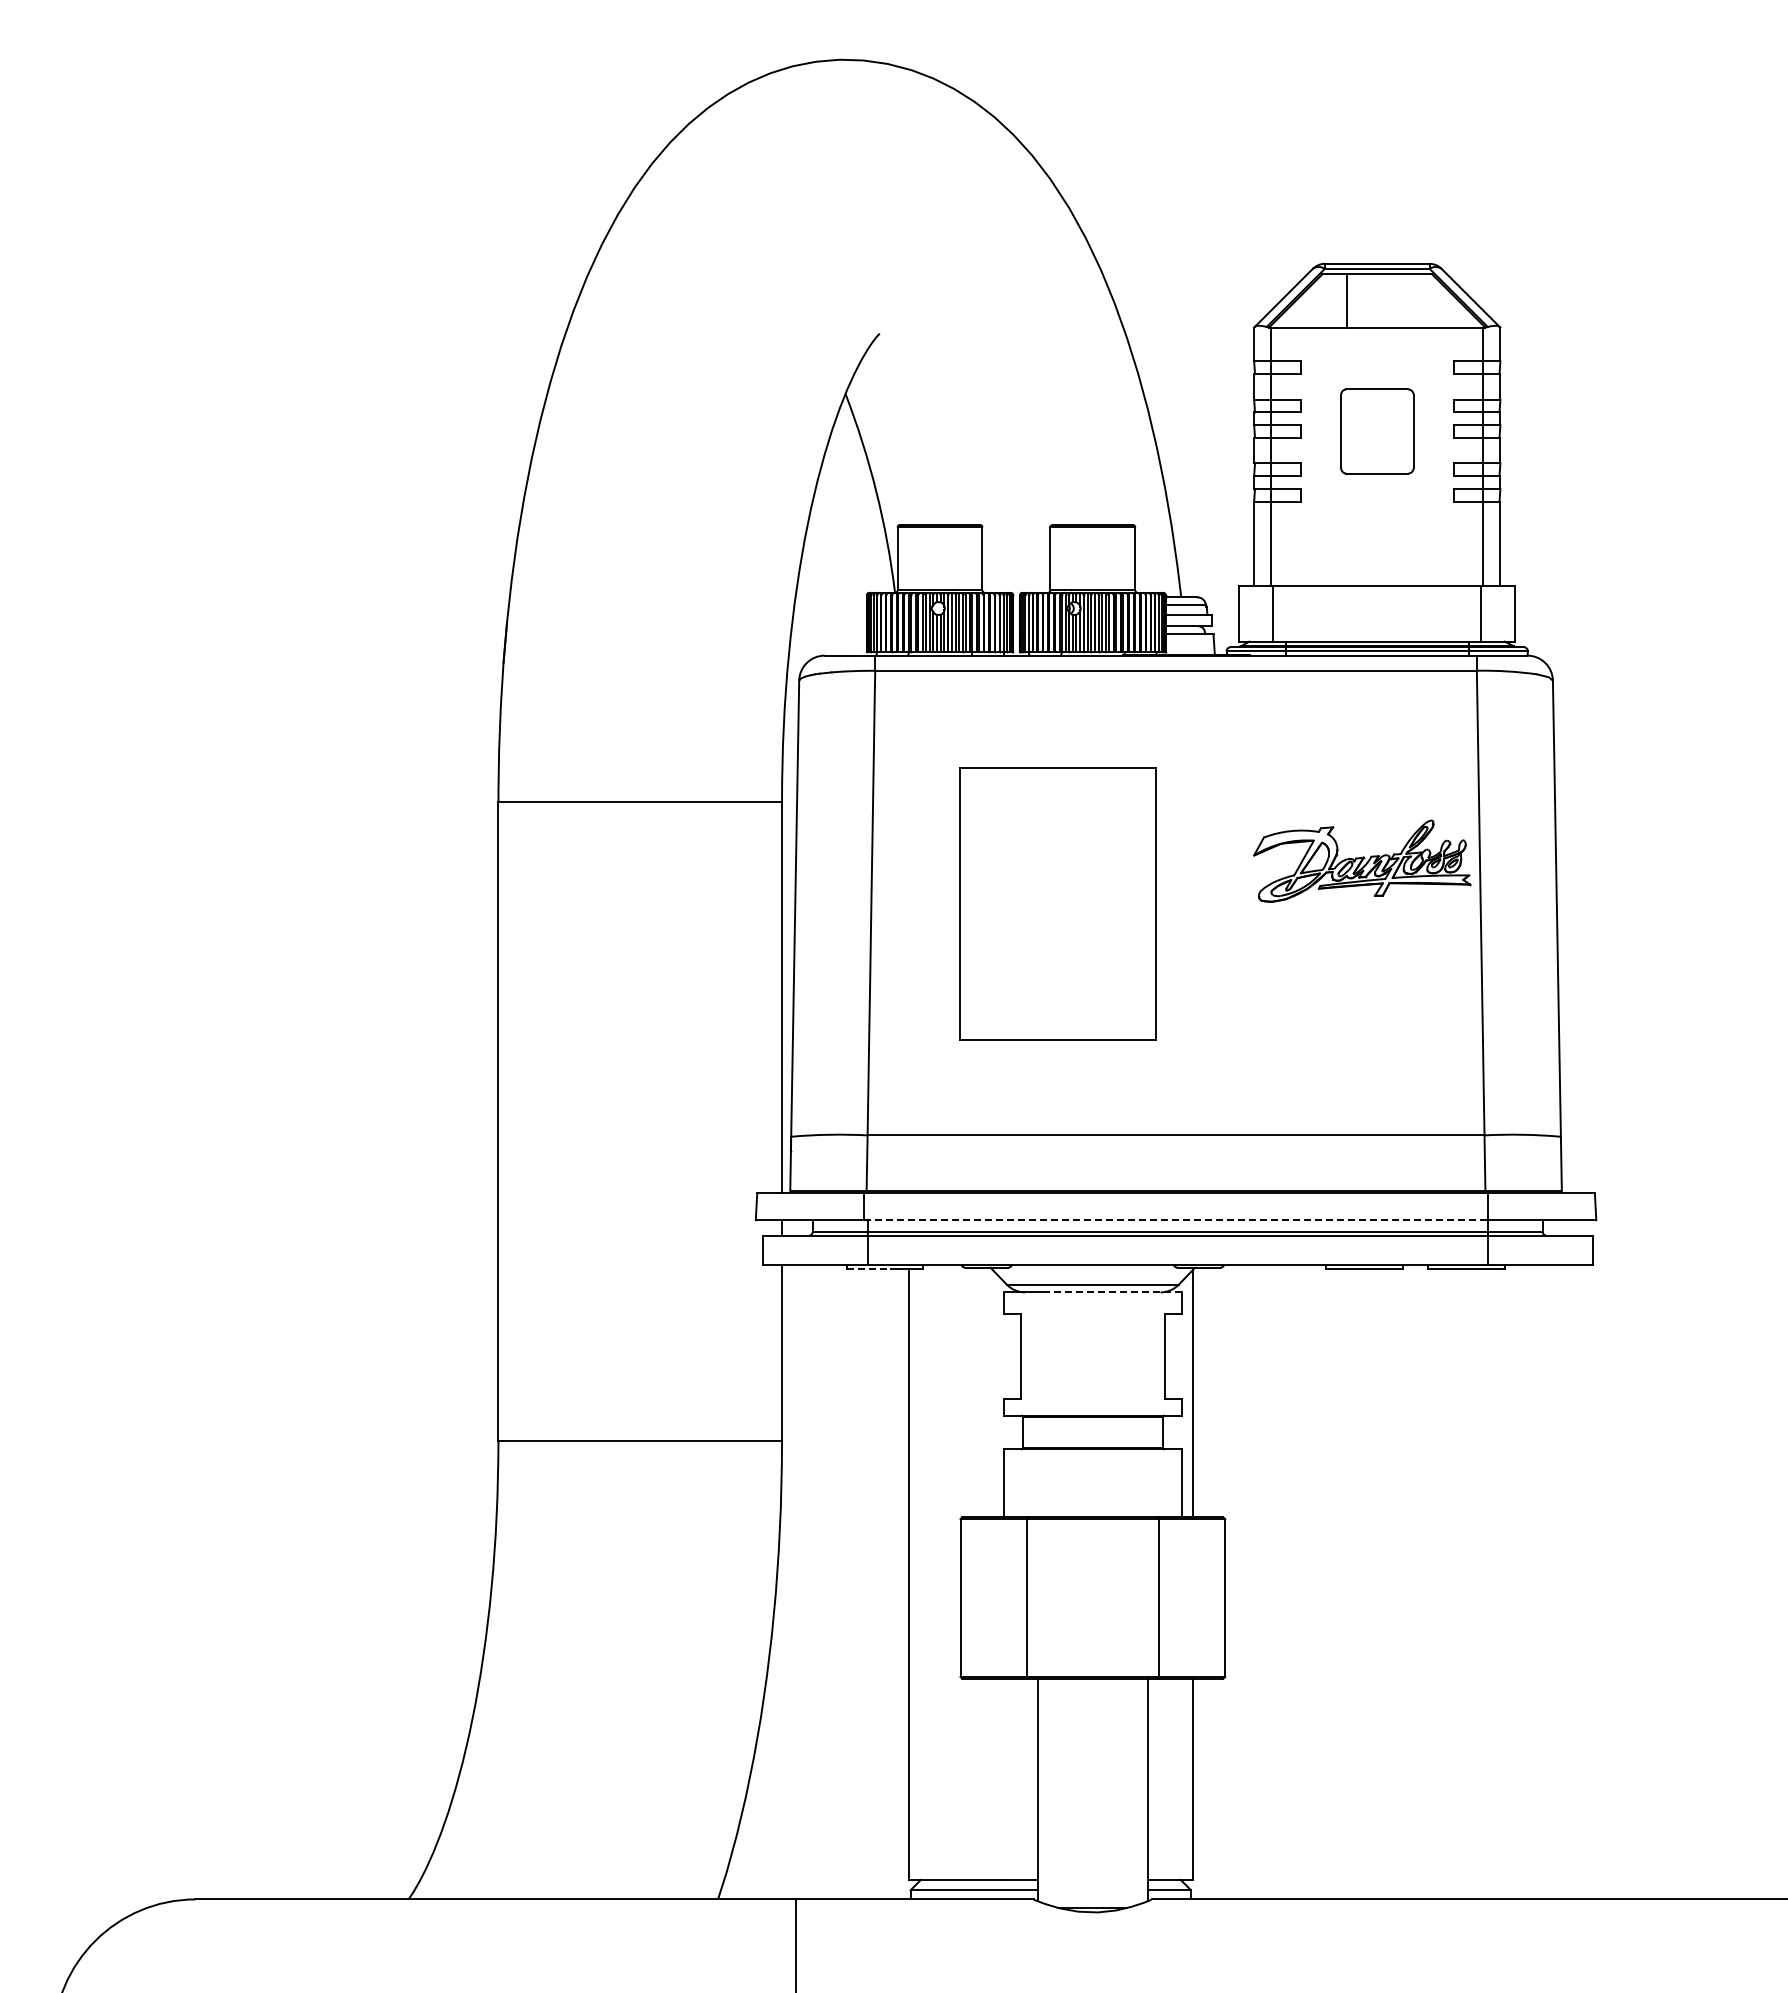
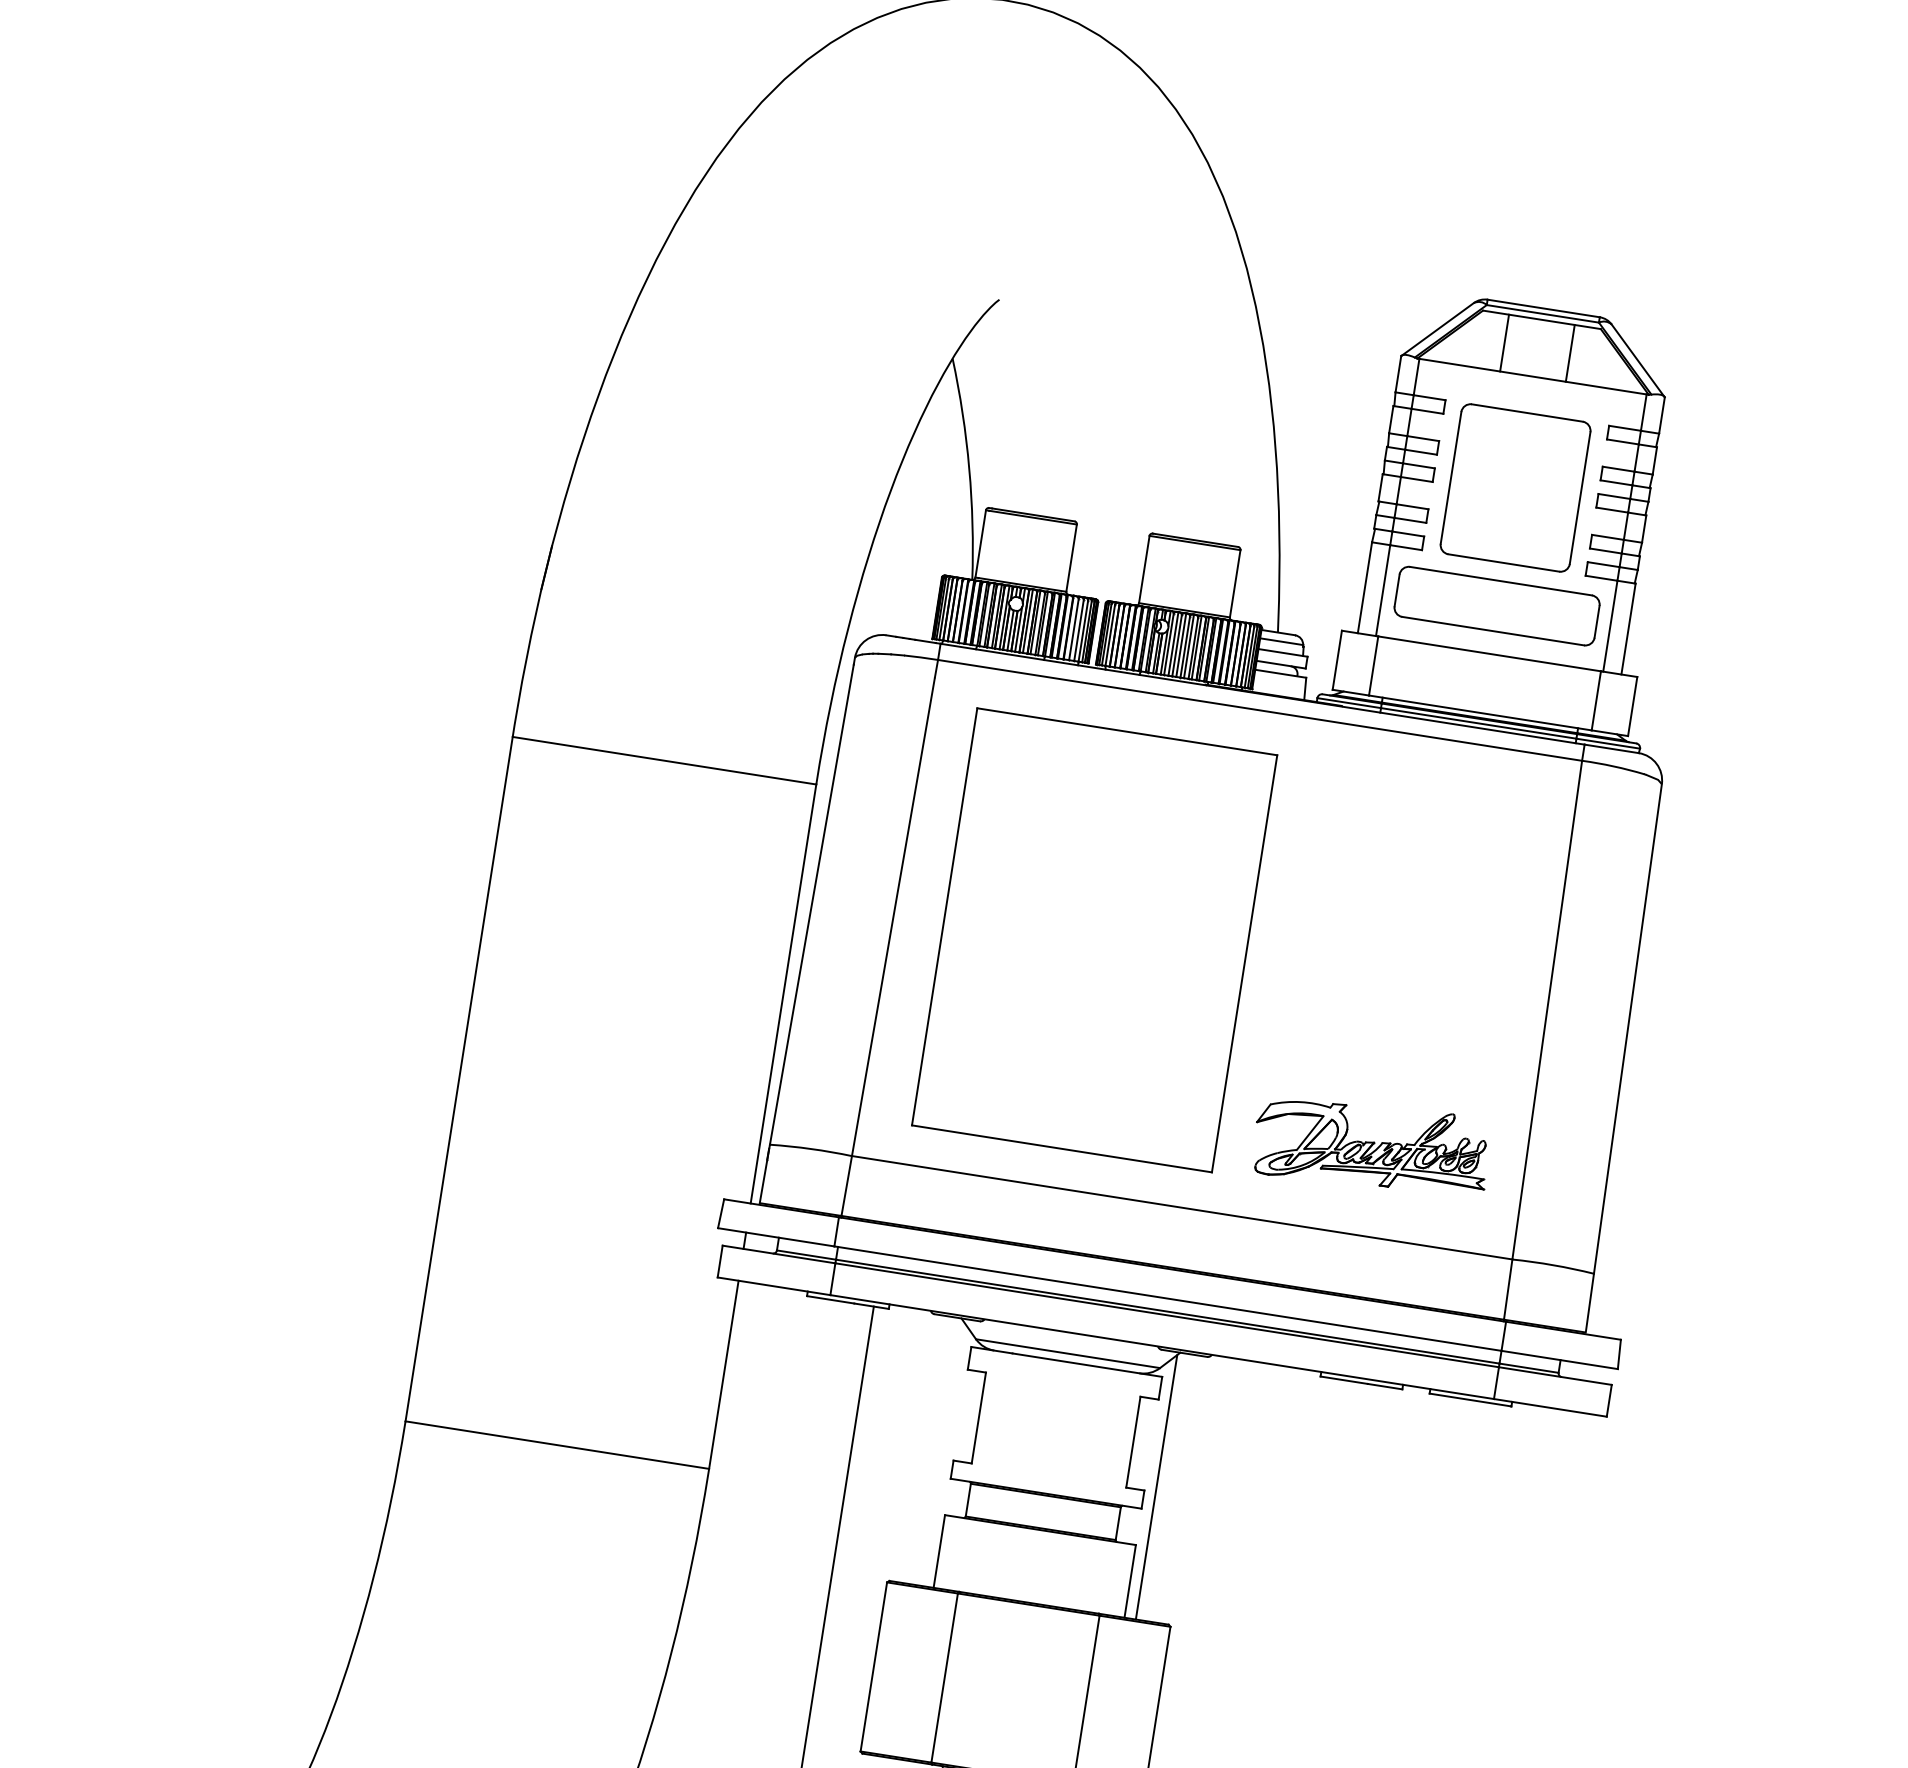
line: (1407, 300) -> (1569, 352), added
part: (1377, 431) -> (1515, 488), size x1.67
part: (1377, 541) -> (1497, 605), added
part: (1362, 860) -> (1372, 1145), moved
part: (1057, 903) -> (1094, 939), size x1.43
line: (1176, 1220) -> (1168, 1298), dashed -> solid
line: (869, 1269) -> (831, 1299), dashed -> solid
line: (1112, 1292) -> (1087, 1365), dashed -> solid

